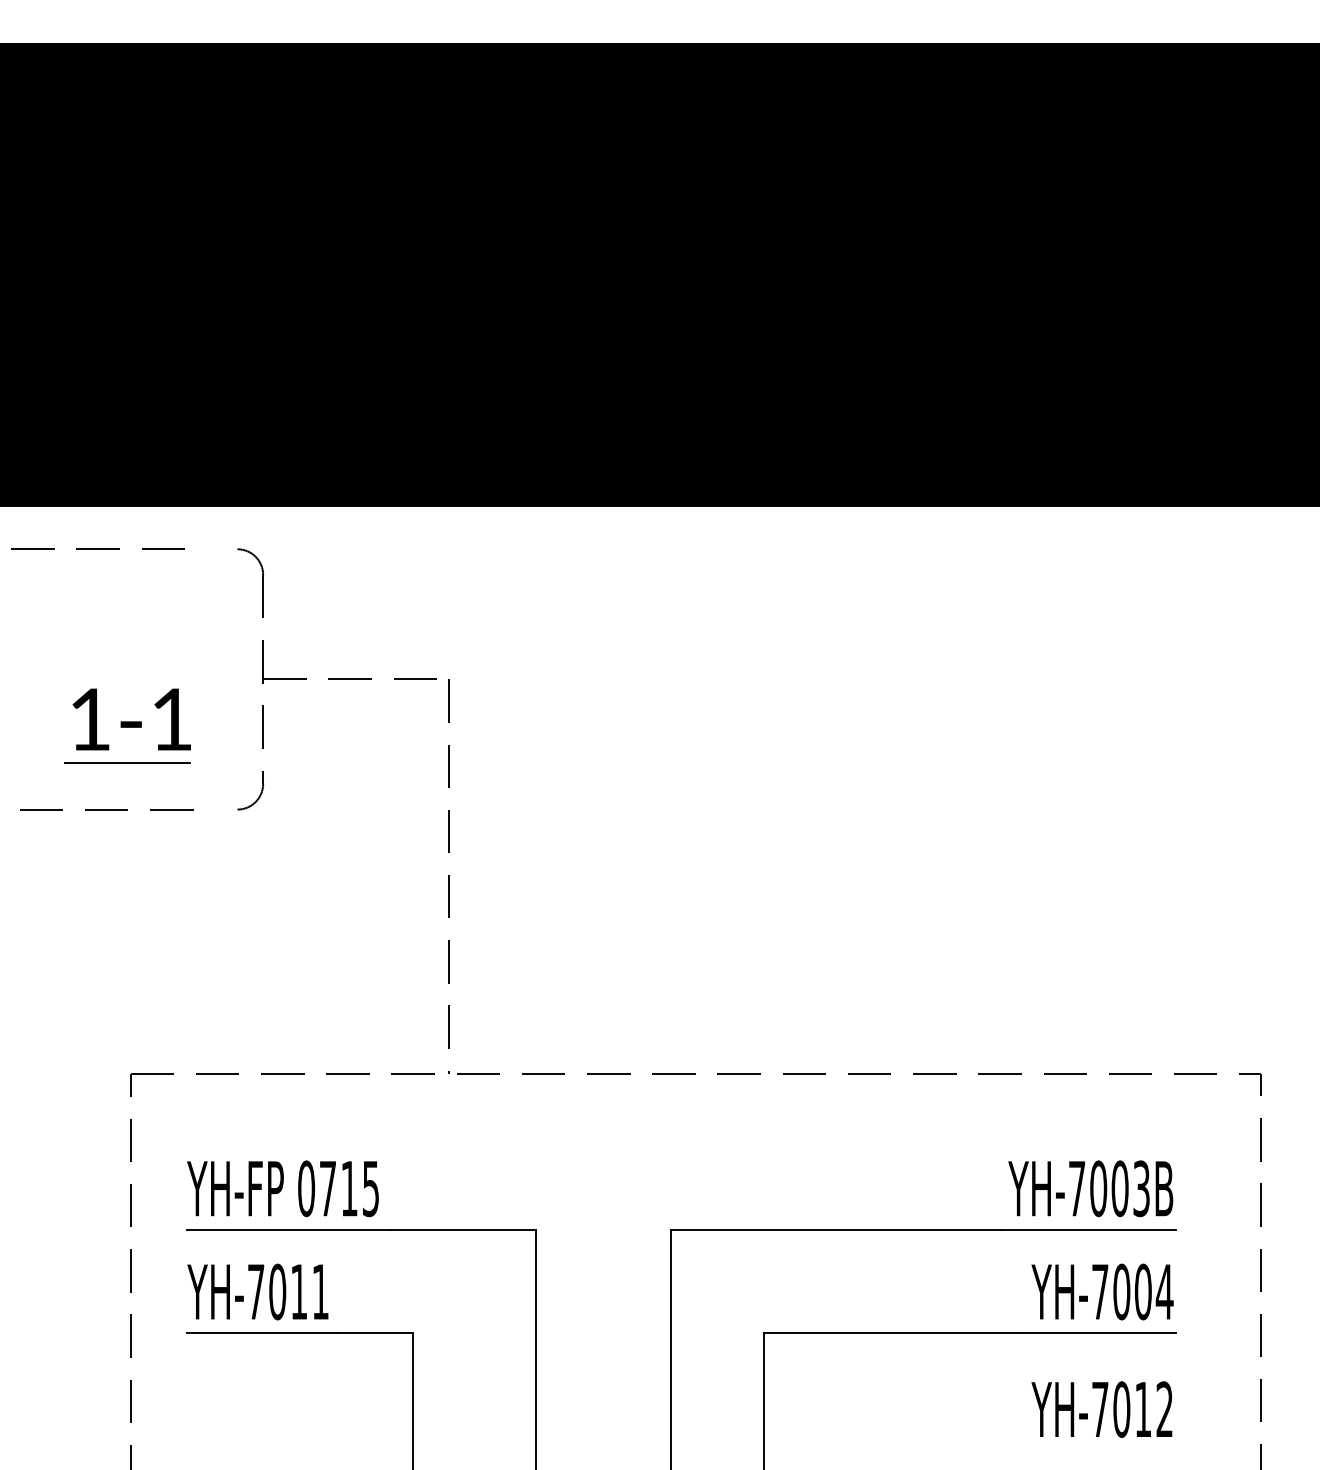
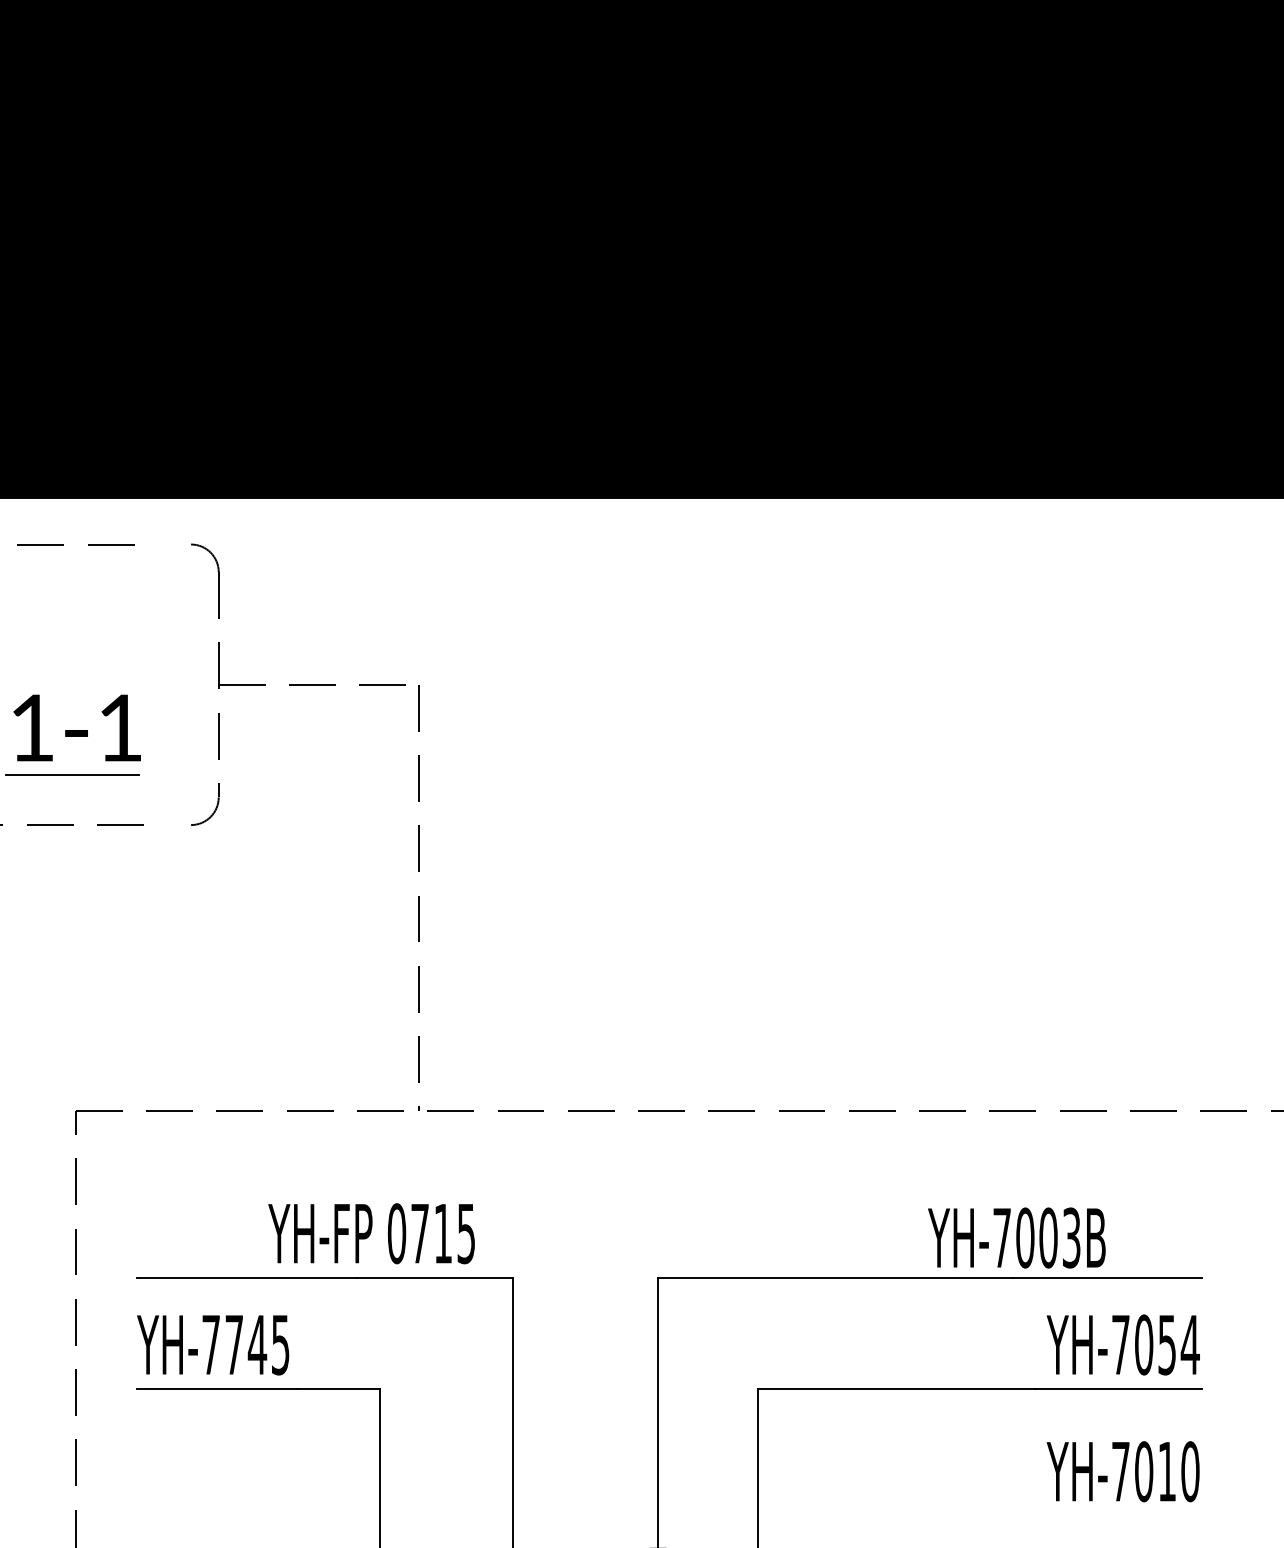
text: (282, 1188) -> (371, 1233), moved
text: (1090, 1188) -> (1016, 1237), moved
text: (298, 1291) -> (256, 1344), YH-7011 -> YH-7745
text: (1142, 1291) -> (1166, 1344), YH-7004 -> YH-7054
text: (1164, 1409) -> (1190, 1471), YH-7012 -> YH-7010

